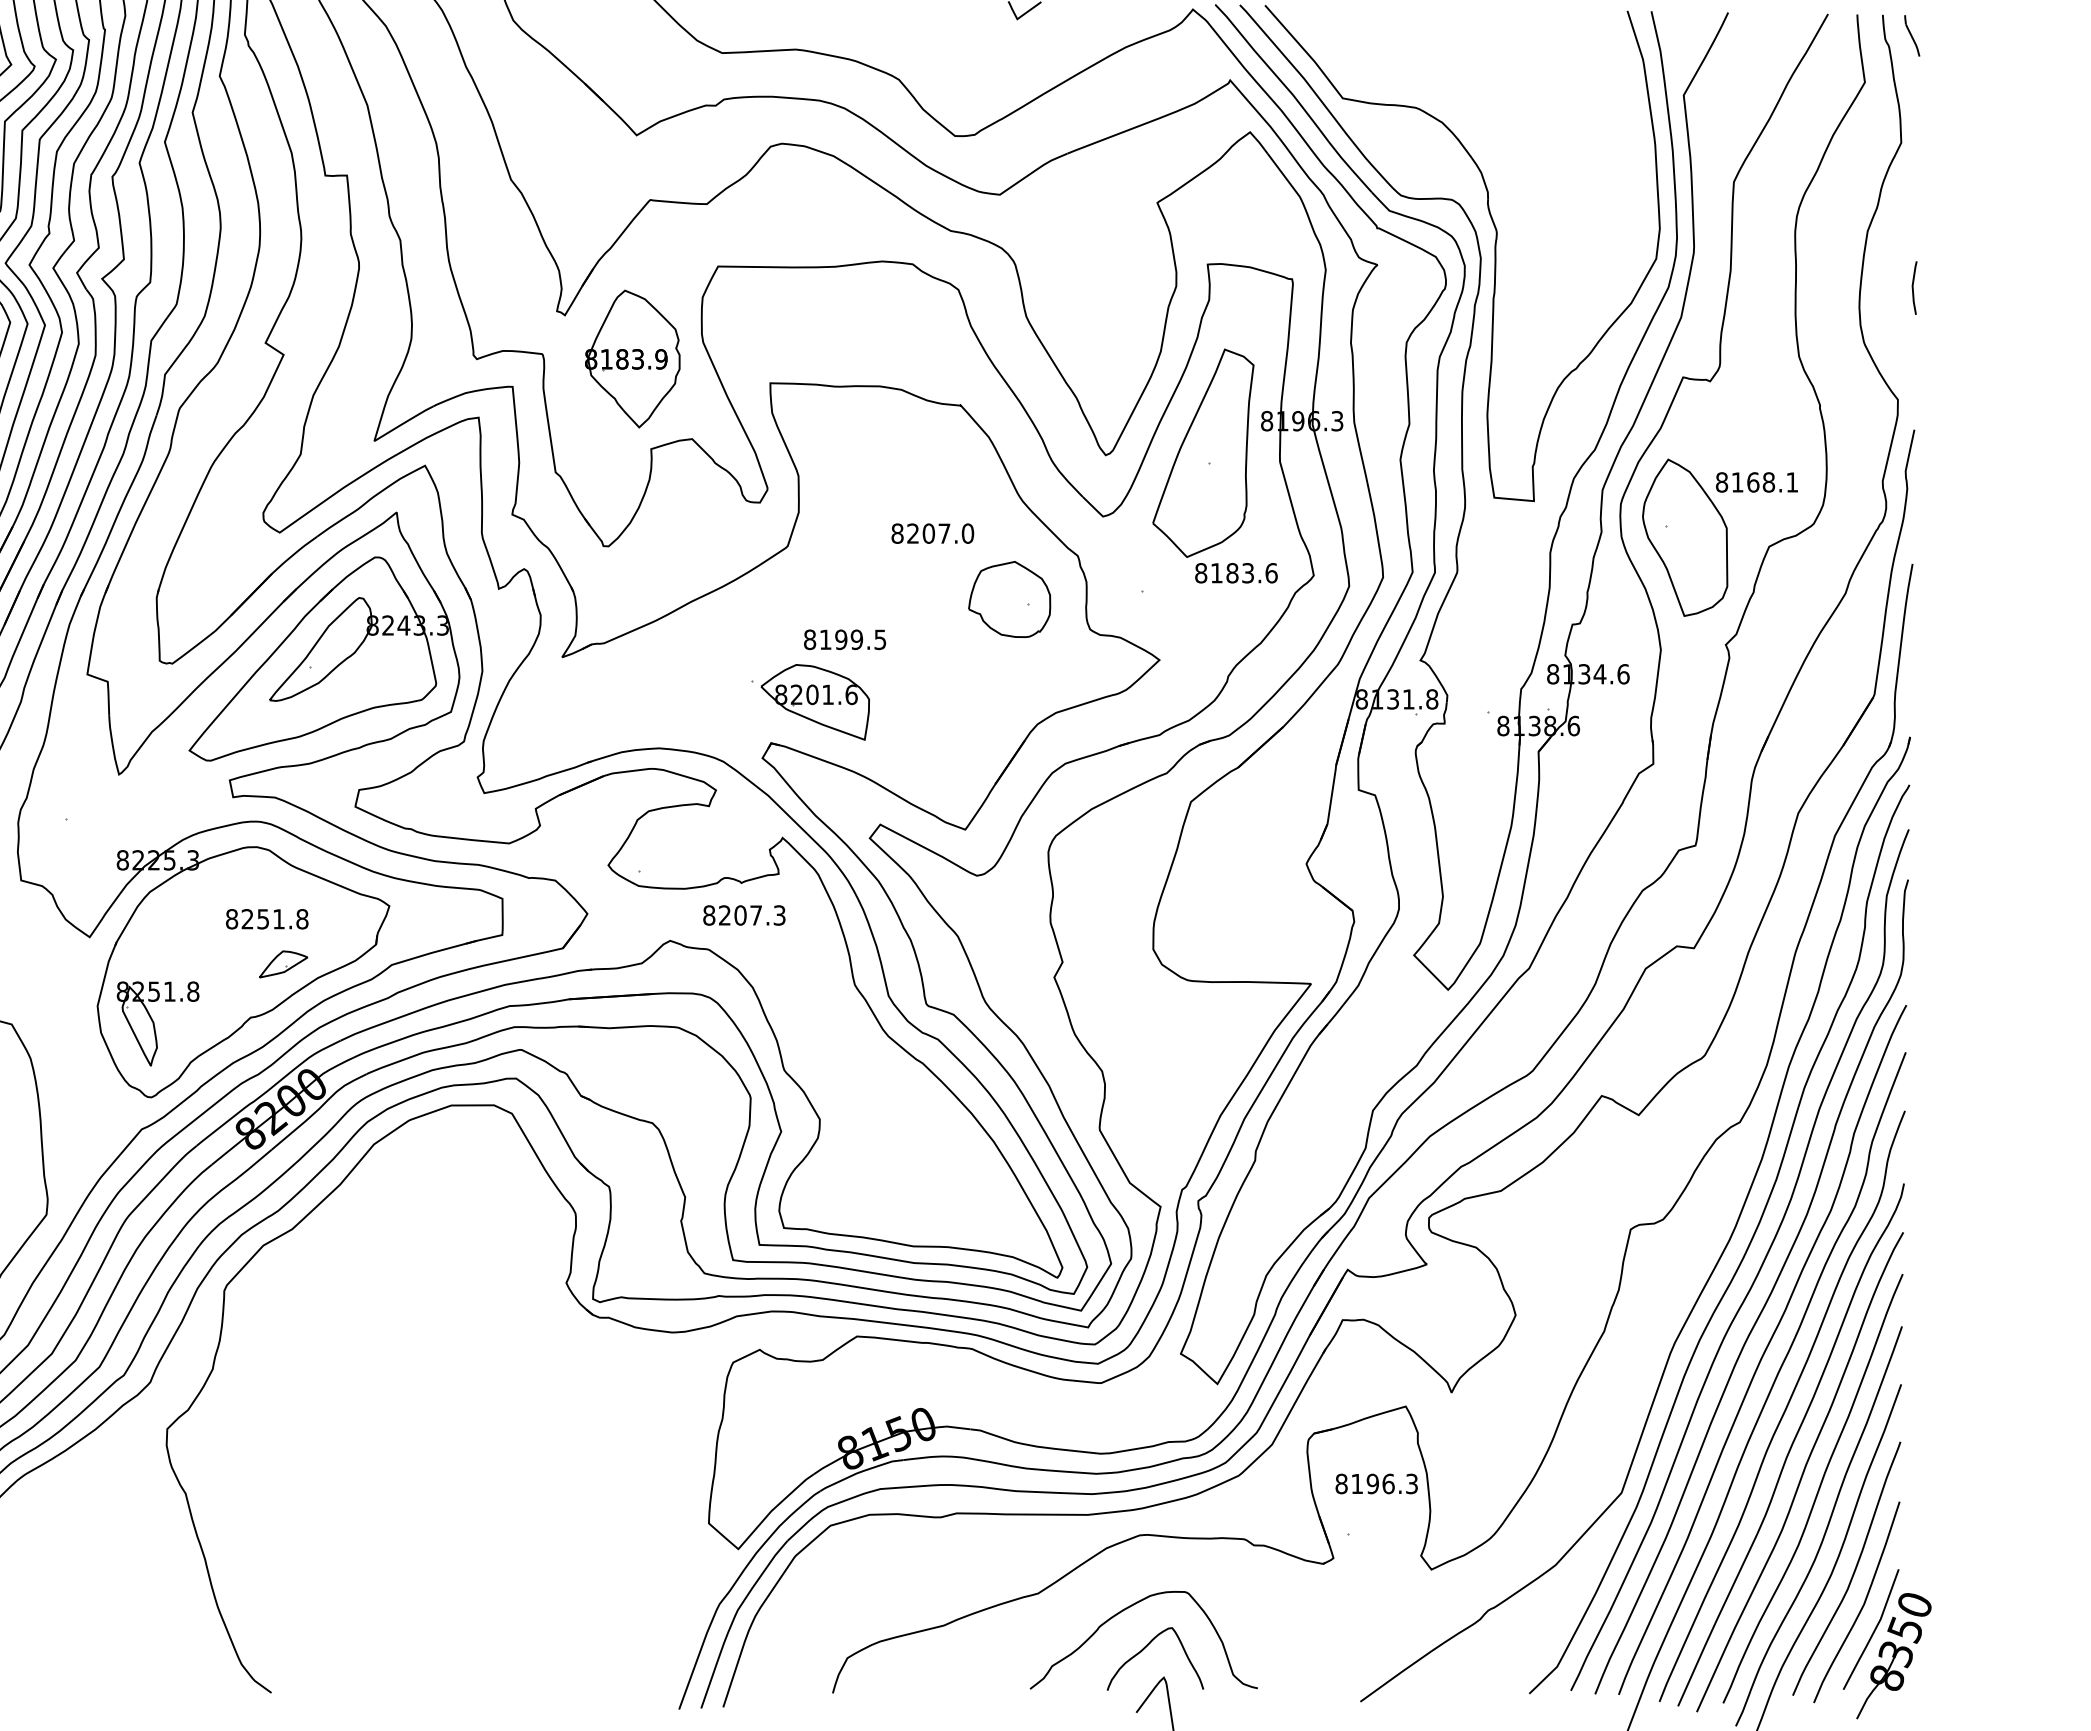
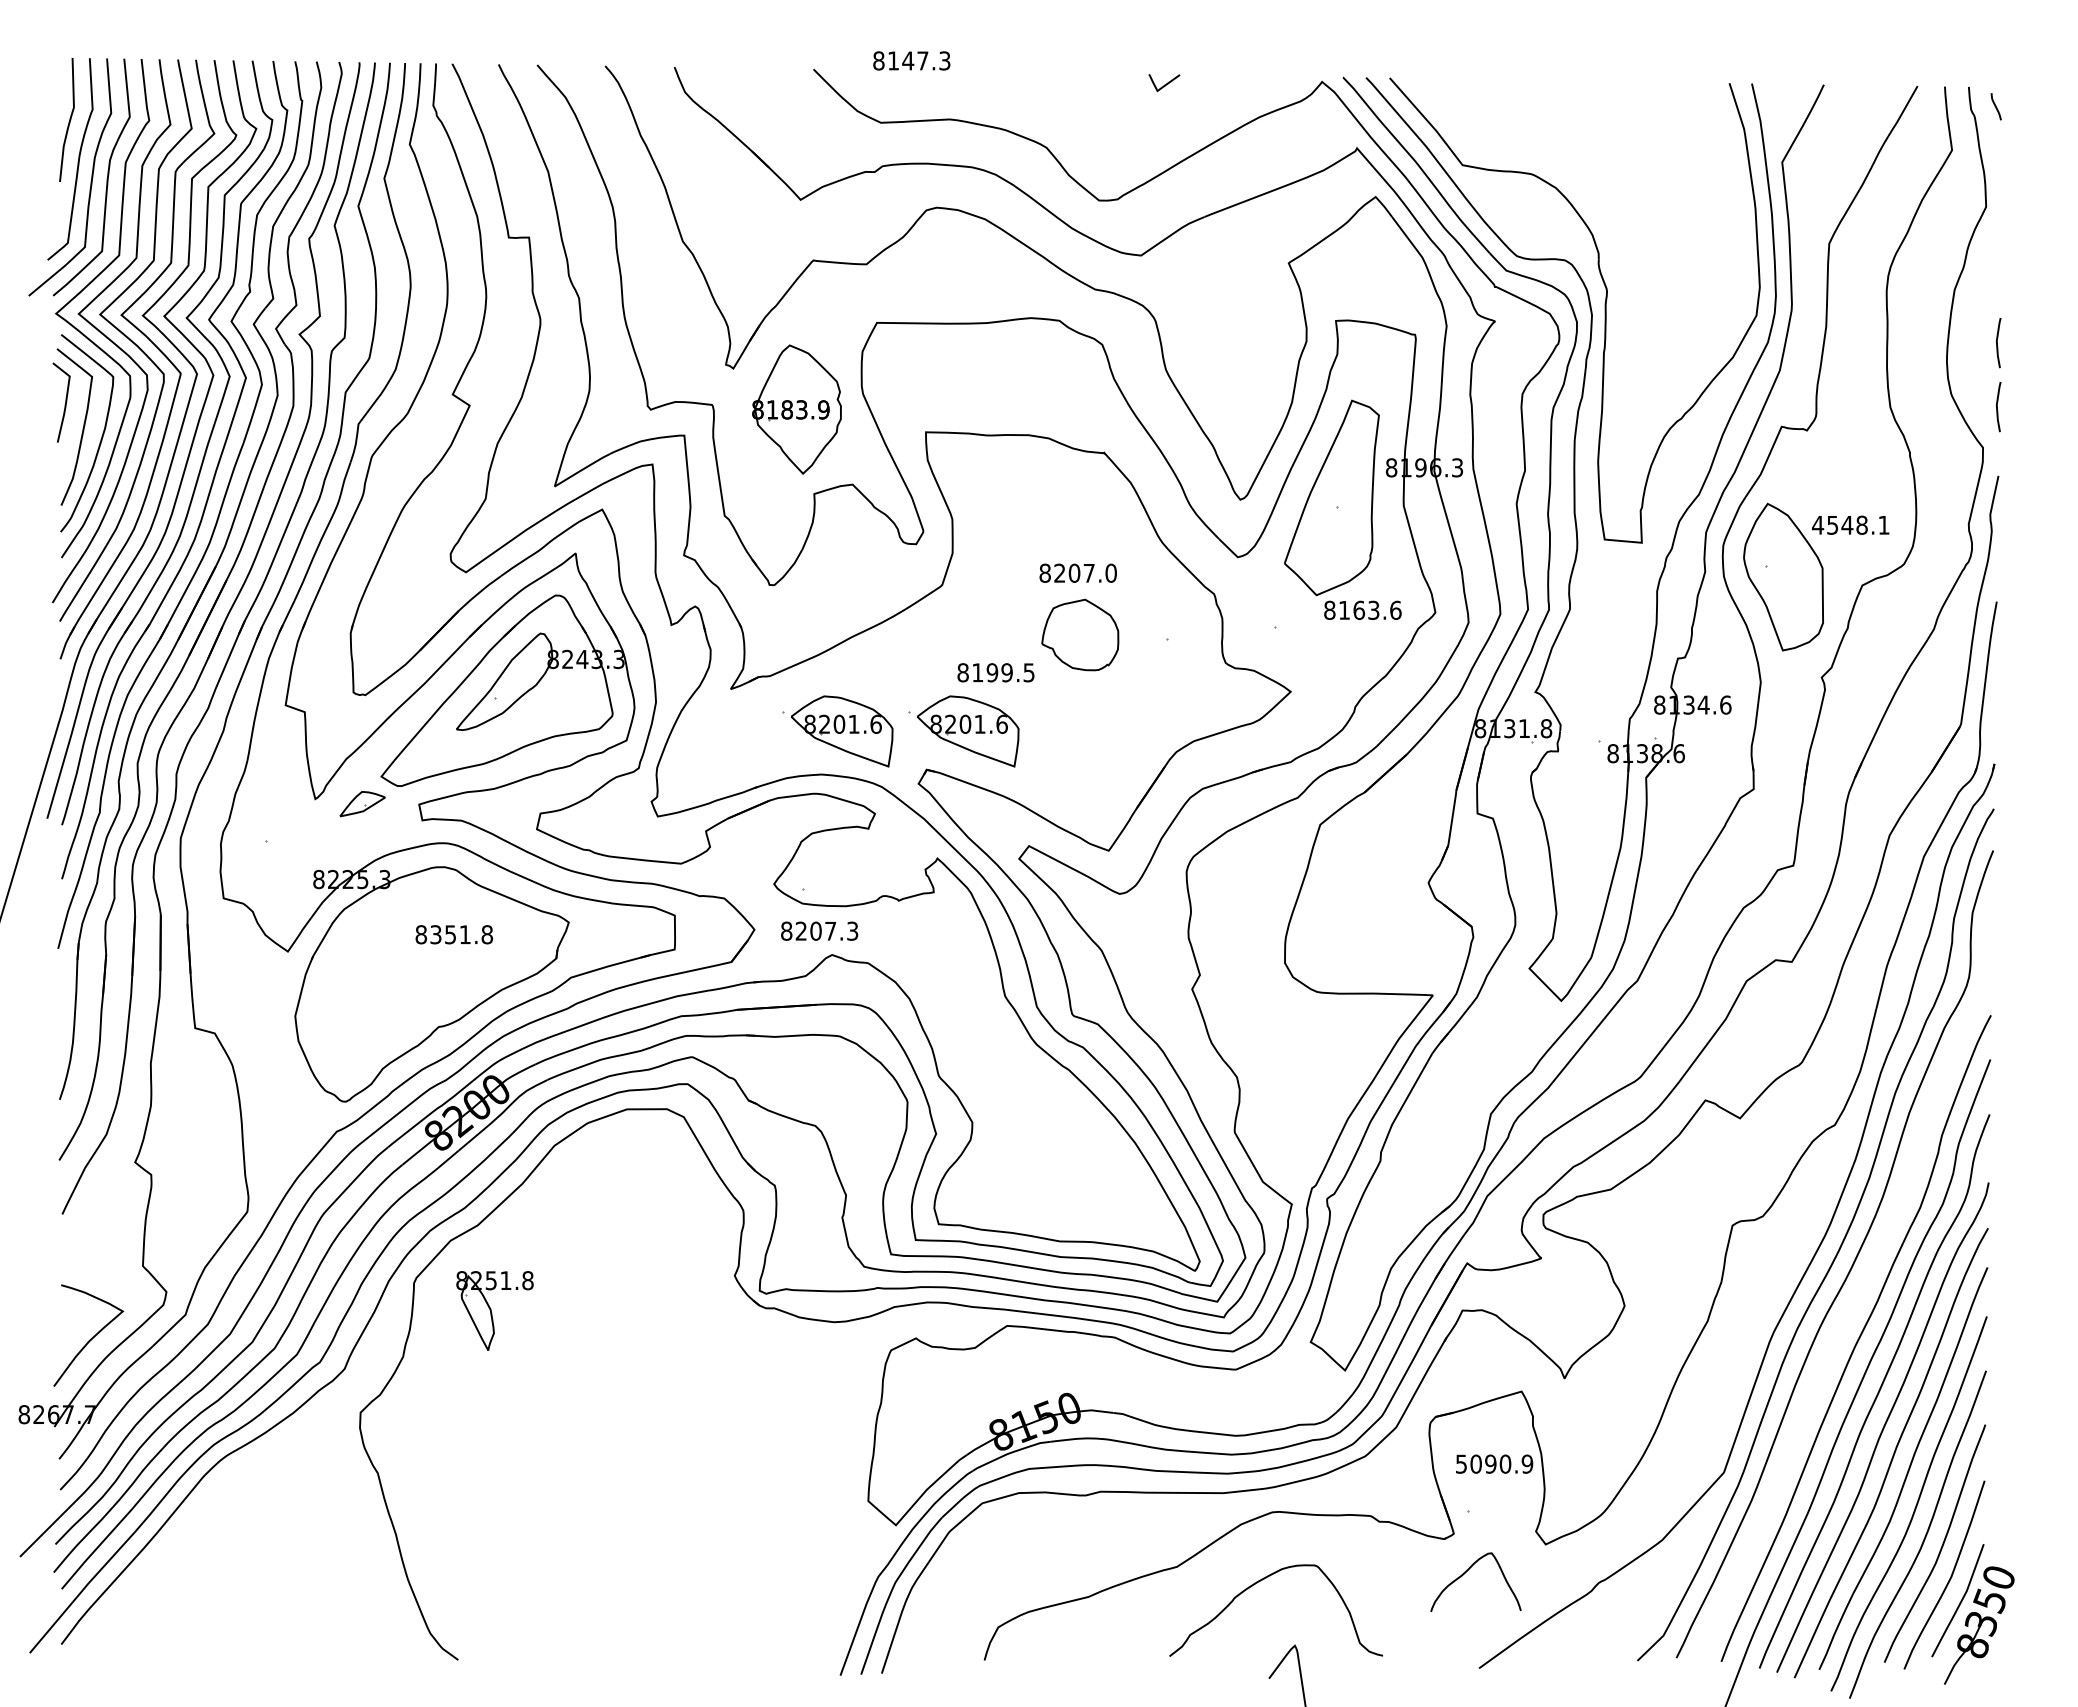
part: (1911, 35) -> (1995, 106), size x0.7
curve: (1913, 356) -> (1997, 407), added
text: (1737, 481) -> (1832, 524), 8168.1 -> 4548.1
text: (1232, 572) -> (1359, 609), 8183.6 -> 8163.6
part: (1009, 598) -> (1080, 634), moved
part: (675, 702) -> (837, 731), added
text: (744, 914) -> (819, 930), moved
text: (247, 918) -> (435, 934), 8251.8 -> 8351.8
part: (283, 964) -> (362, 804), moved
part: (157, 1023) -> (494, 1310), moved
curve: (1768, 1296) -> (1861, 1288), removed
text: (1376, 1483) -> (1494, 1463), 8196.3 -> 5090.9
curve: (1145, 1648) -> (1466, 1572), moved

